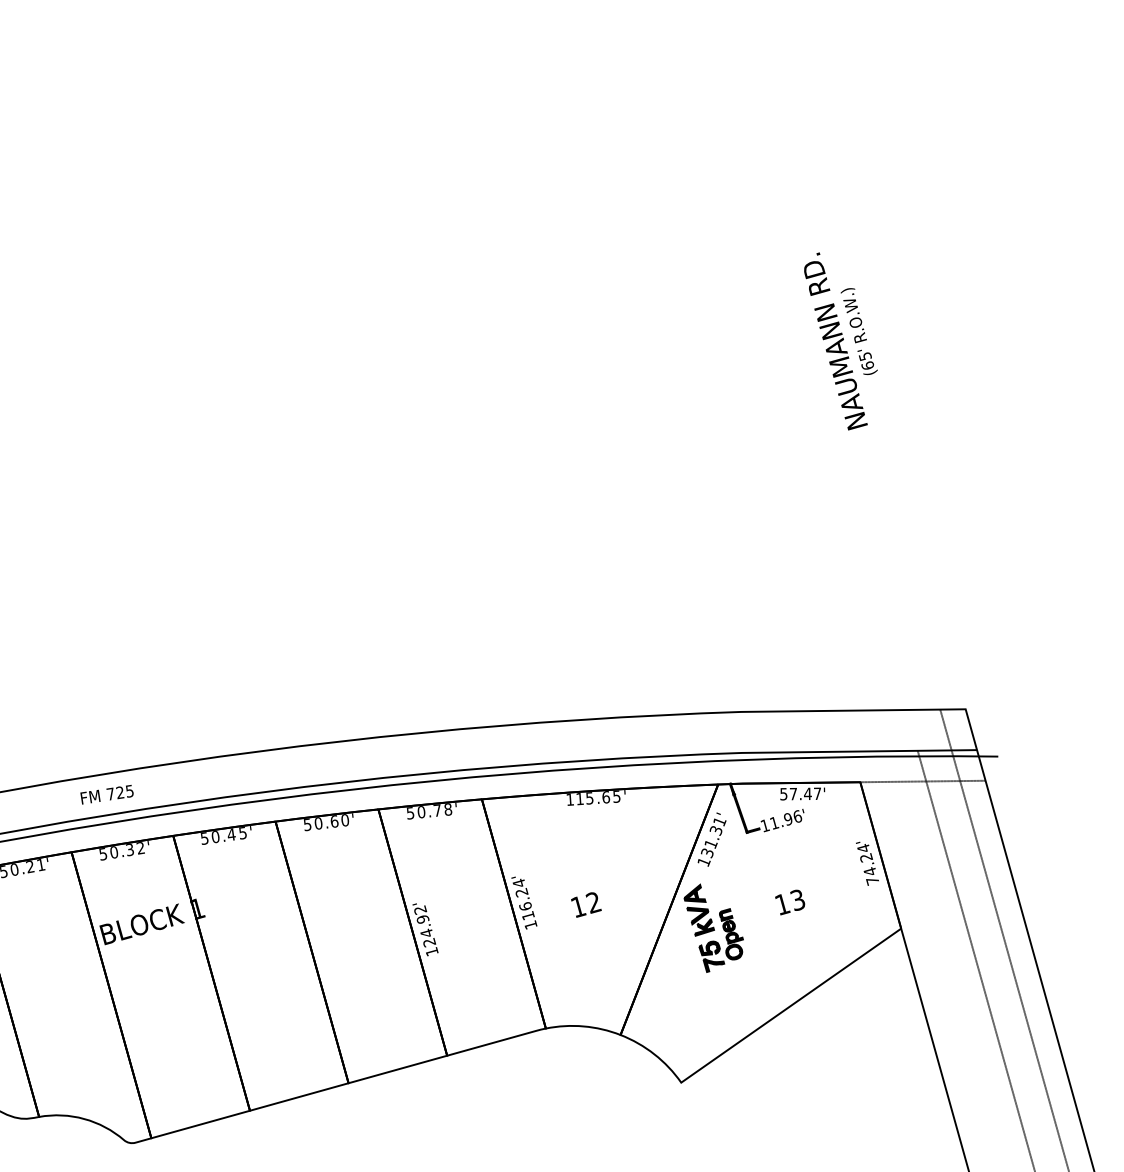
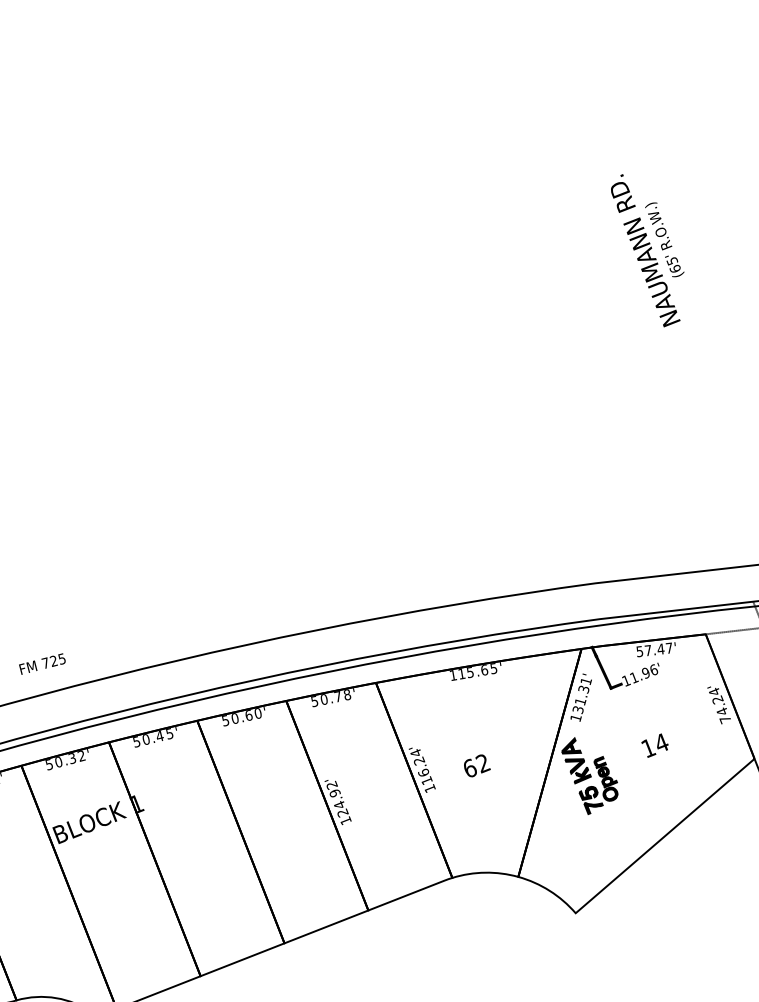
text: (106, 794) -> (41, 663), moved
text: (797, 899) -> (661, 742), 13 -> 14
text: (578, 906) -> (470, 768), 12 -> 62

